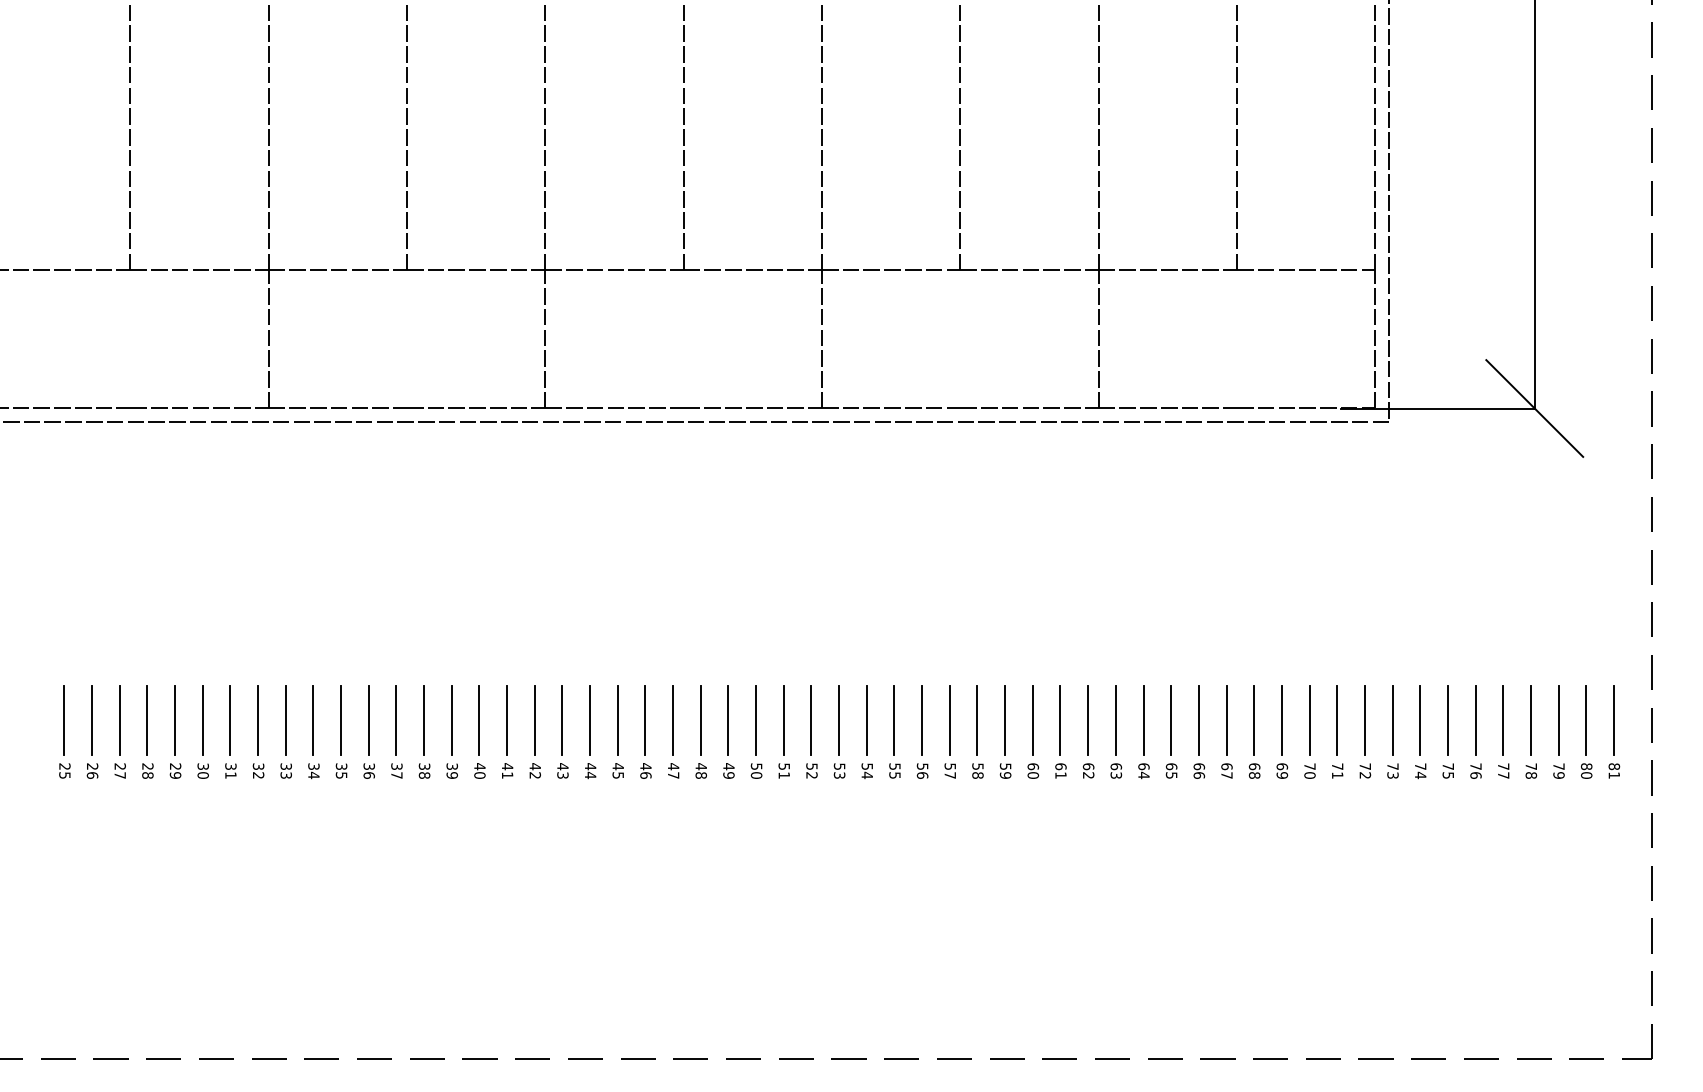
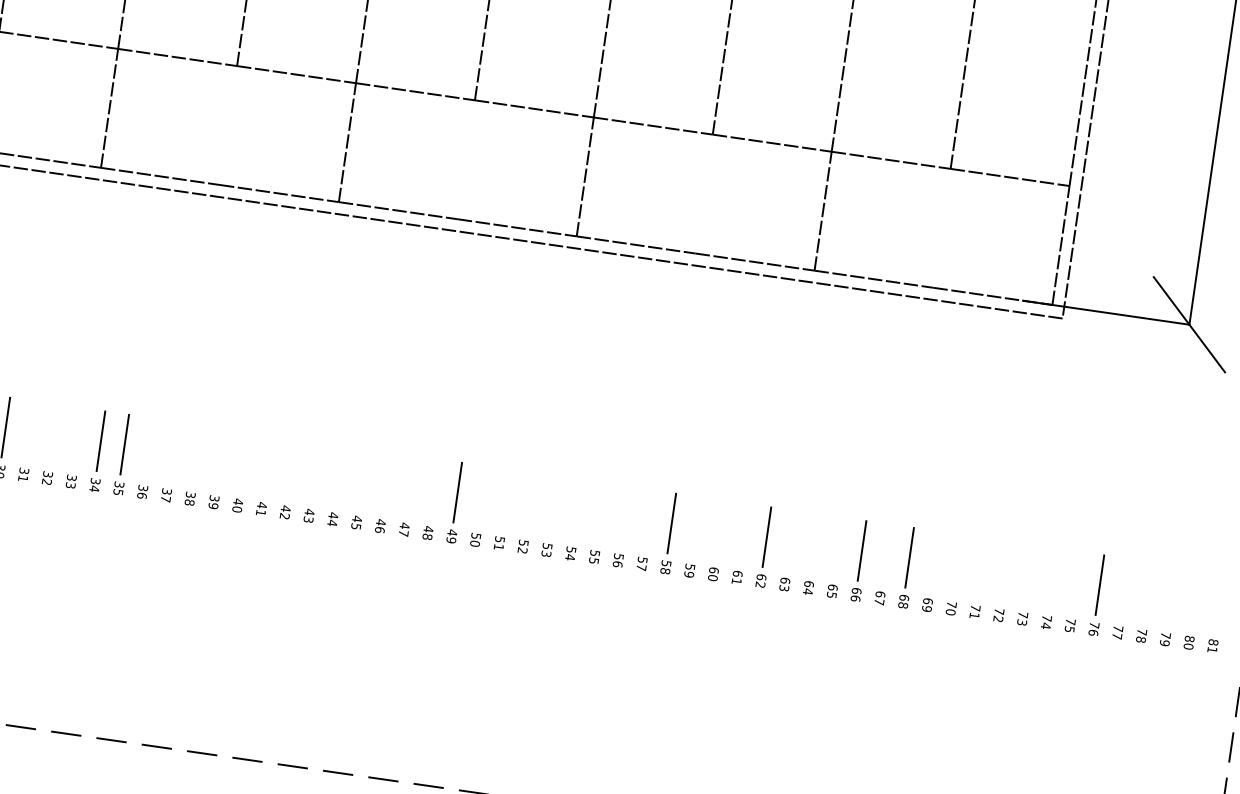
line: (230, 719) -> (29, 430), removed
line: (258, 719) -> (53, 433), removed
line: (285, 719) -> (77, 437), removed
line: (368, 719) -> (148, 447), removed
line: (396, 719) -> (172, 451), removed
line: (424, 719) -> (196, 454), removed
line: (451, 719) -> (219, 457), removed
line: (479, 719) -> (243, 461), removed
line: (507, 719) -> (267, 464), removed
line: (534, 719) -> (291, 468), removed
line: (562, 719) -> (315, 471), removed
line: (590, 719) -> (339, 475), removed
line: (617, 719) -> (362, 478), removed
line: (645, 719) -> (386, 481), removed
line: (673, 719) -> (410, 485), removed
line: (756, 719) -> (481, 495), removed
line: (783, 719) -> (505, 498), removed
line: (811, 719) -> (529, 502), removed
line: (866, 719) -> (576, 509), removed
line: (894, 719) -> (600, 512), removed
line: (922, 719) -> (624, 516), removed
line: (949, 719) -> (647, 519), removed
line: (1005, 719) -> (695, 526), removed
line: (1032, 719) -> (719, 529), removed
line: (1060, 719) -> (743, 533), removed
line: (1143, 719) -> (814, 543), removed
line: (1171, 719) -> (838, 547), removed
line: (1226, 719) -> (885, 553), removed
line: (1281, 719) -> (933, 560), removed
line: (1309, 719) -> (957, 564), removed
line: (1337, 719) -> (981, 567), removed
line: (1364, 719) -> (1004, 570), removed
line: (1392, 719) -> (1028, 574), removed
line: (1420, 719) -> (1052, 577), removed
line: (1447, 719) -> (1075, 581), removed
line: (1503, 719) -> (1124, 588), removed
line: (1558, 719) -> (1171, 594), removed
line: (1586, 719) -> (1195, 598), removed
line: (1613, 719) -> (1218, 601), removed
line: (700, 720) -> (433, 489), removed
line: (838, 720) -> (552, 506), removed
line: (1115, 720) -> (790, 540), removed
line: (1530, 720) -> (1147, 592), removed

